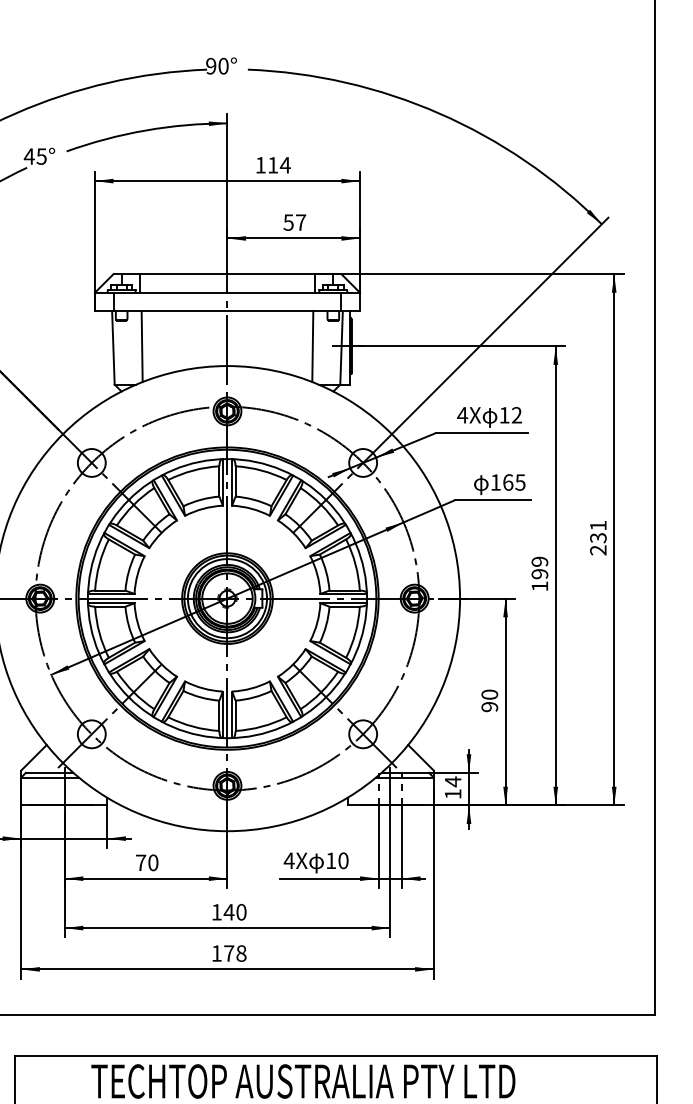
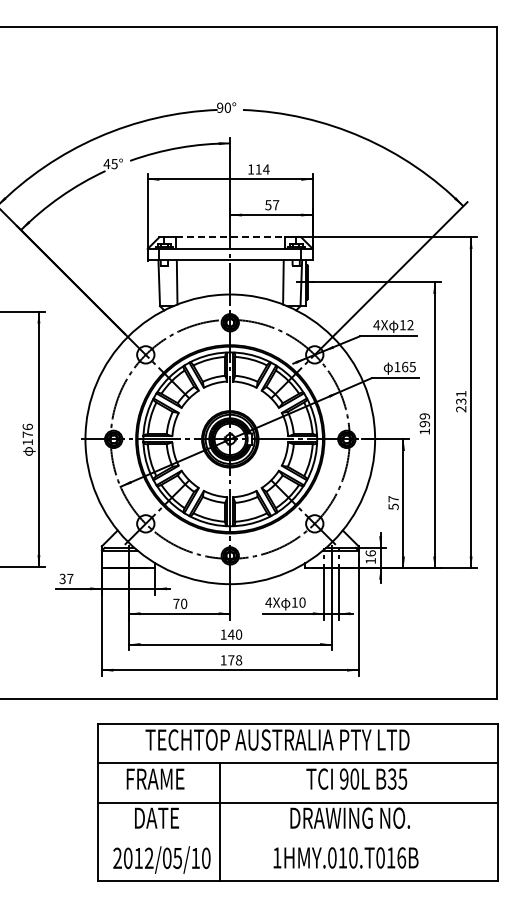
line: (227, 274) -> (230, 237), solid -> dashed
text: (489, 701) -> (393, 503), 90 -> 57
text: (452, 781) -> (370, 553), 14 -> 16

